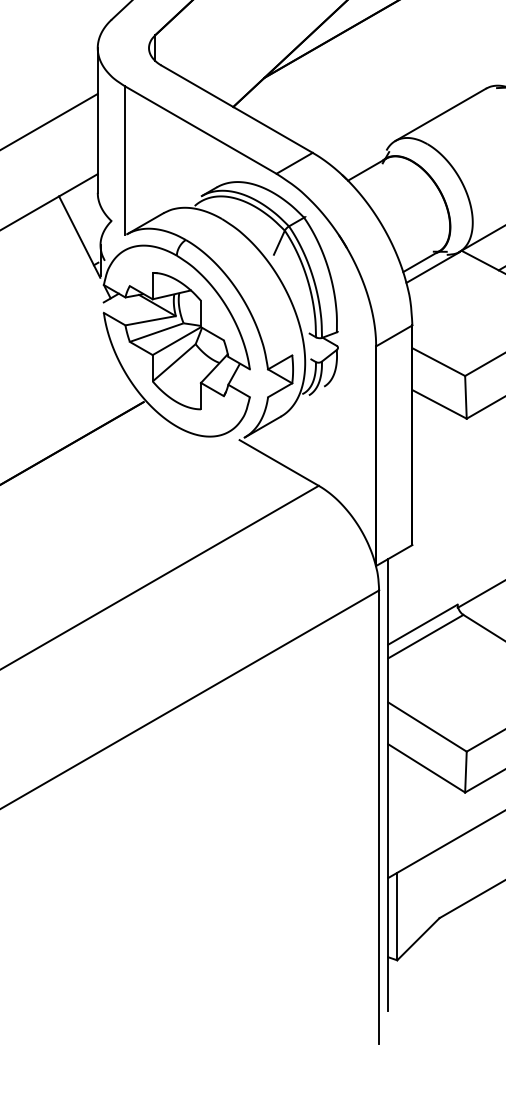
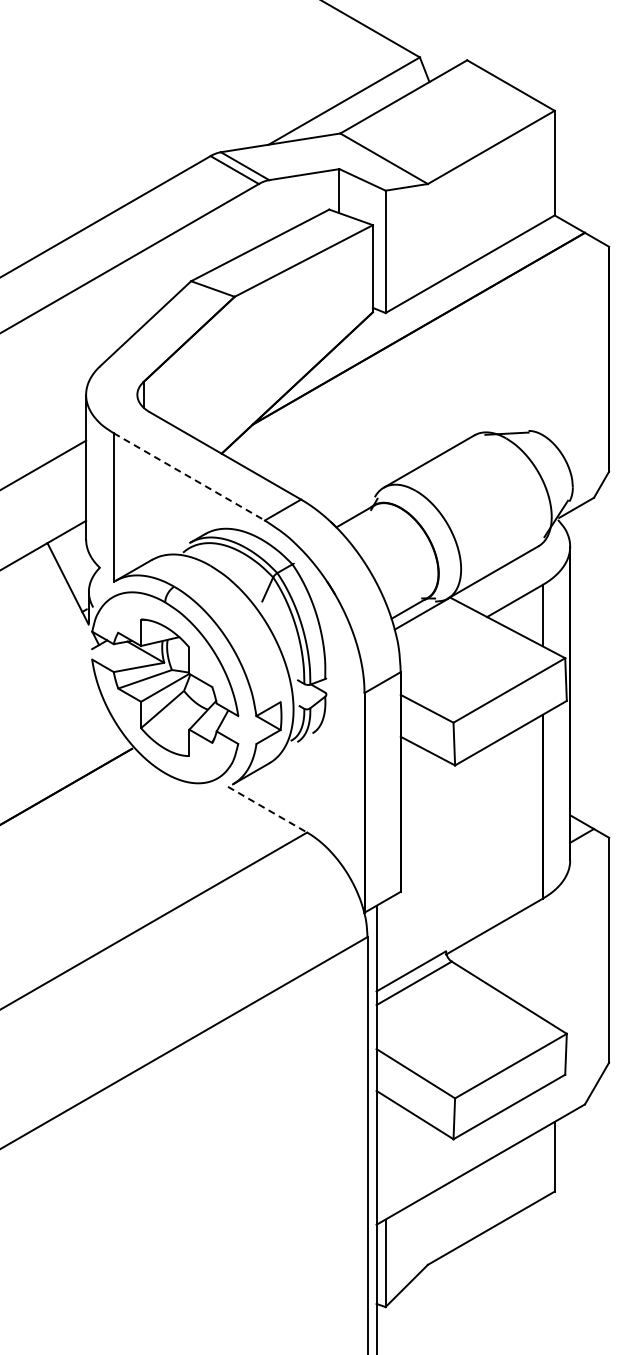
line: (201, 130) -> (189, 477), solid -> dashed
line: (279, 462) -> (267, 809), solid -> dashed

